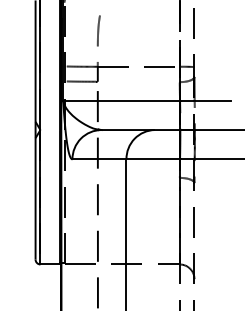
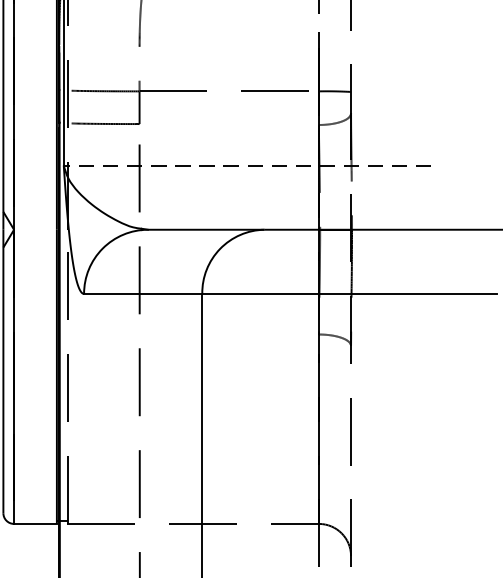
line: (147, 100) -> (248, 165), solid -> dashed

